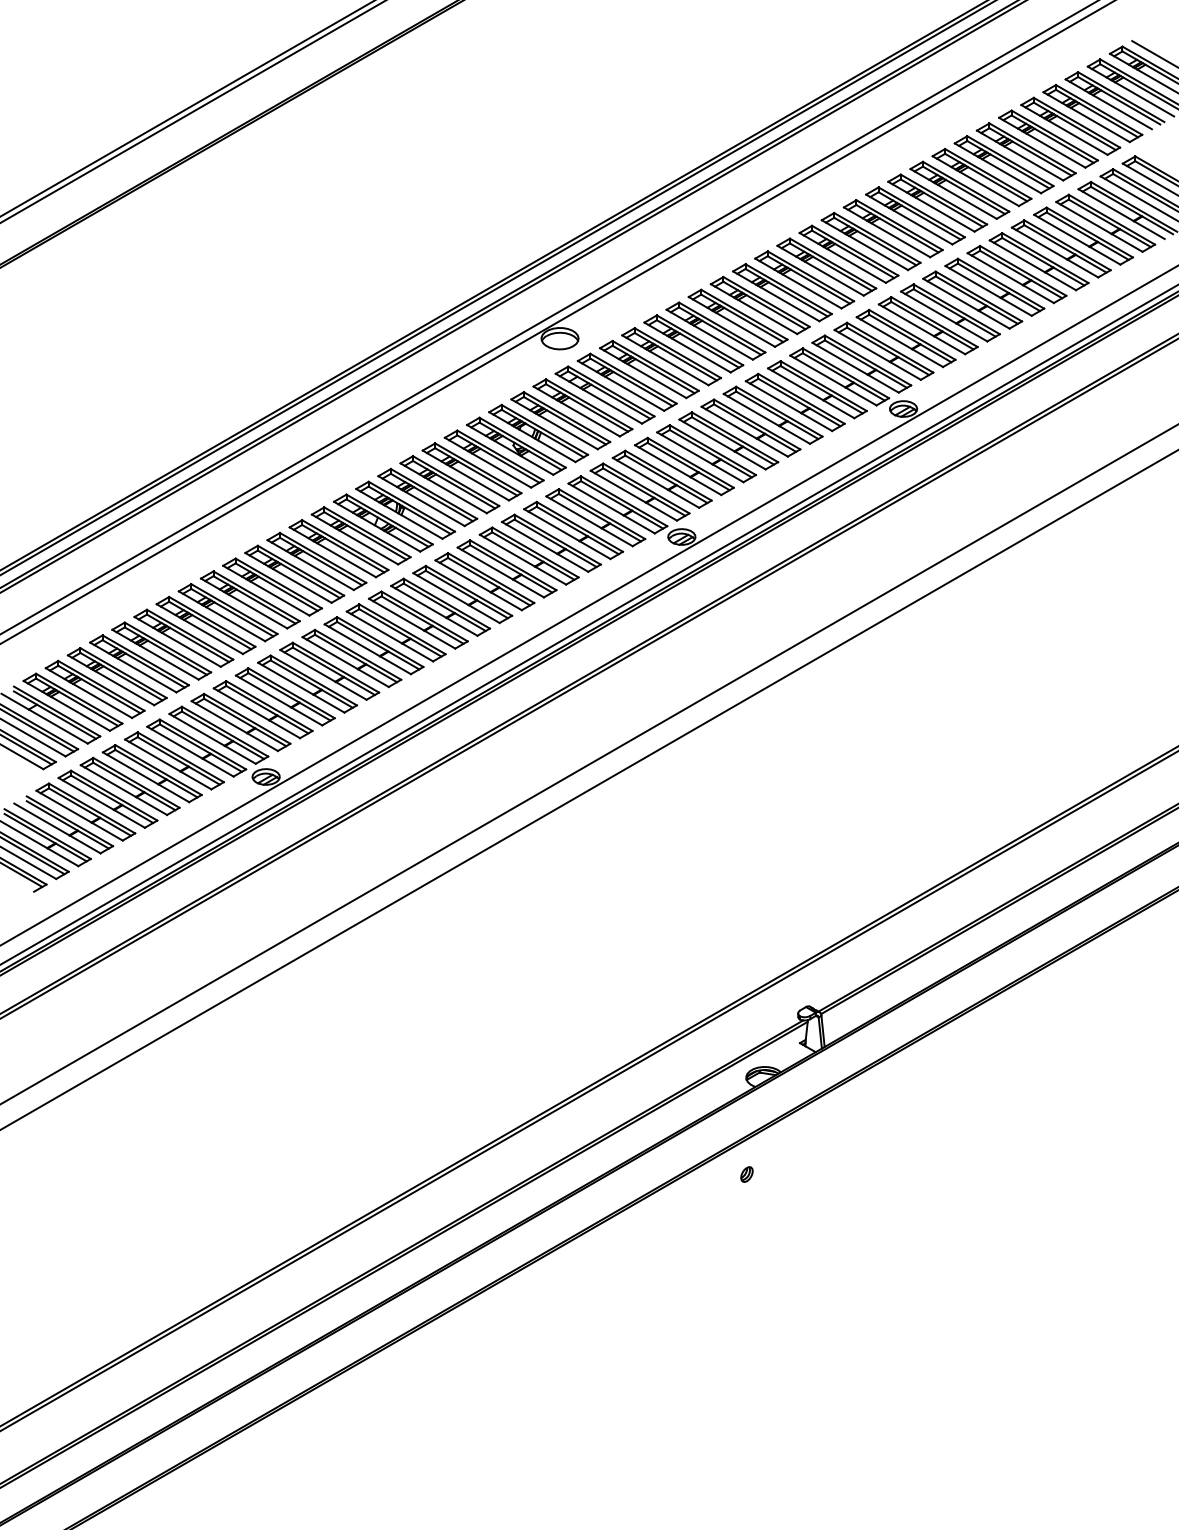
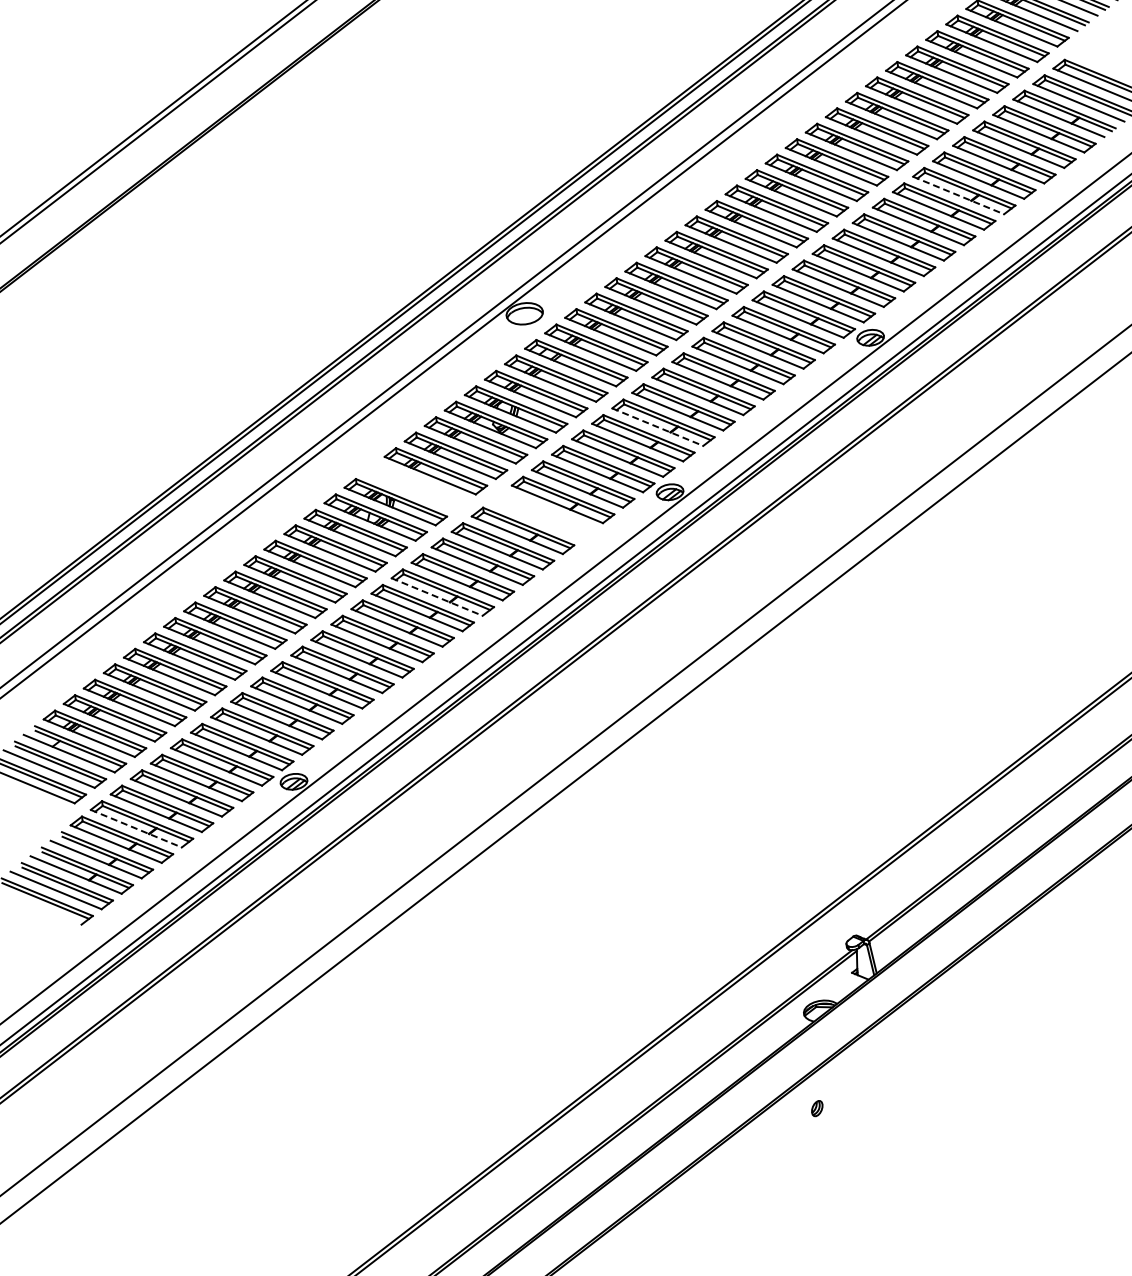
line: (1010, 278) -> (958, 195), solid -> dashed
line: (678, 470) -> (658, 427), solid -> dashed
part: (427, 497) -> (415, 486), removed
part: (551, 542) -> (543, 514), removed
line: (434, 610) -> (437, 596), solid -> dashed
line: (101, 802) -> (135, 828), solid -> dashed

